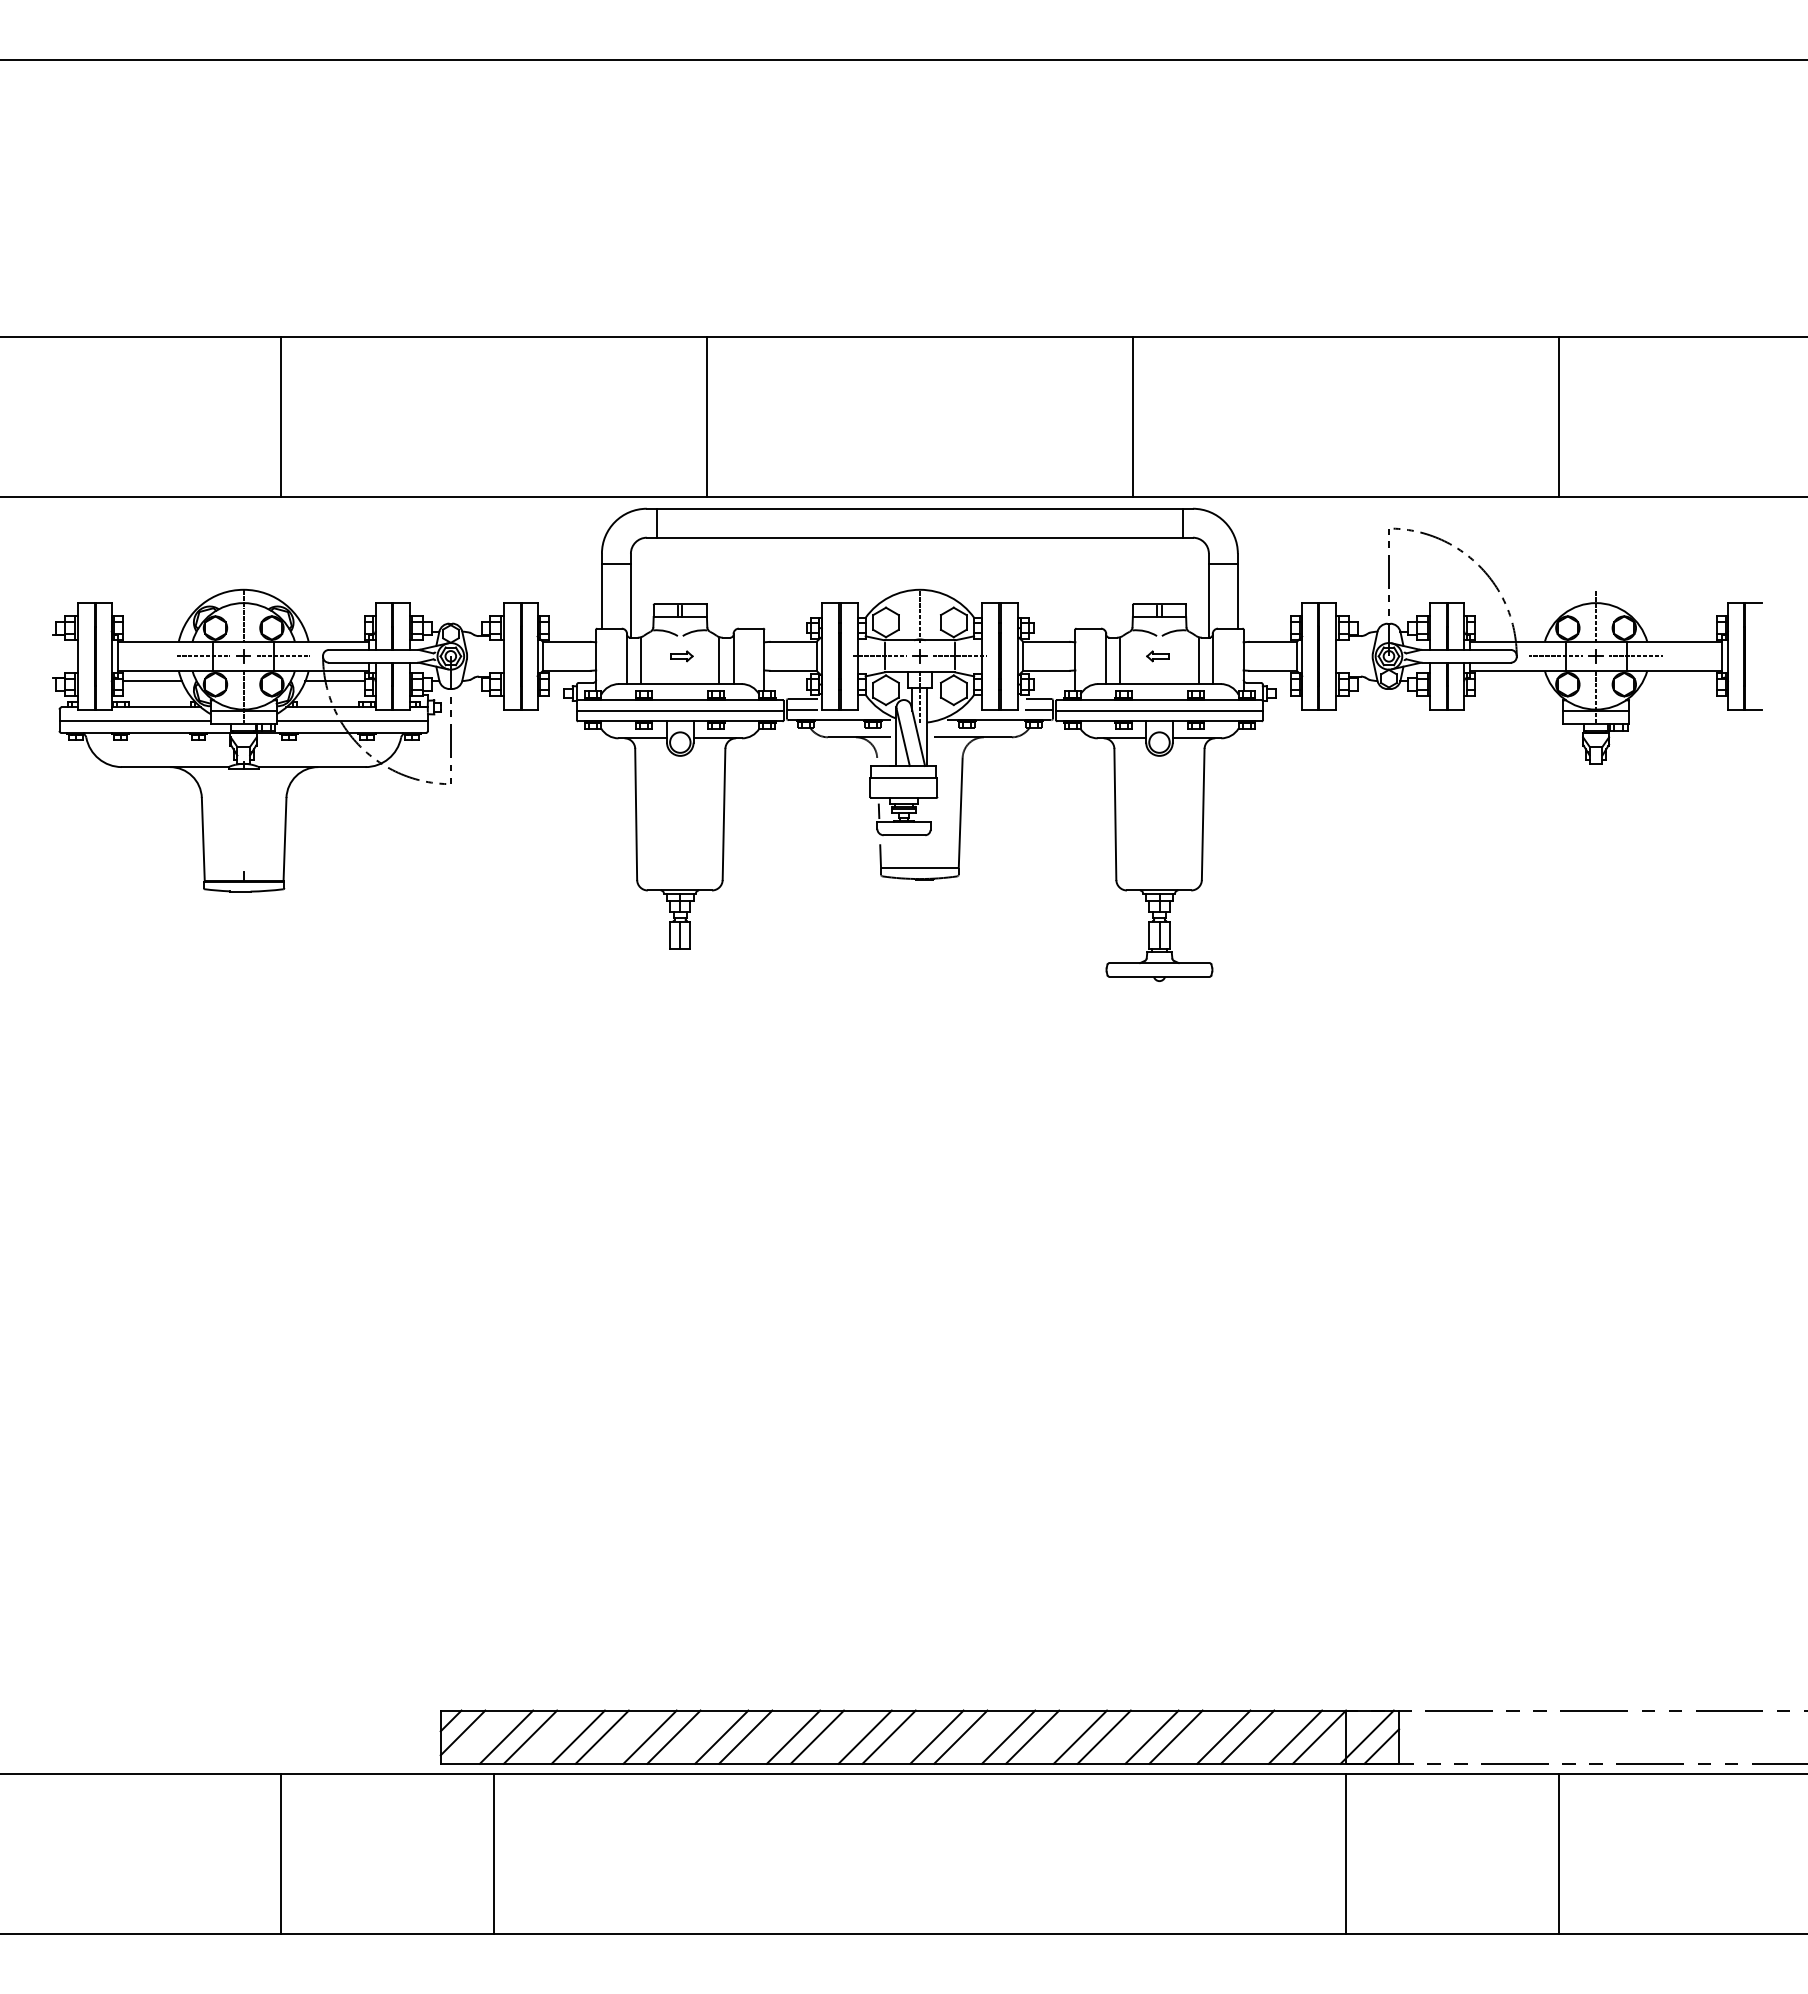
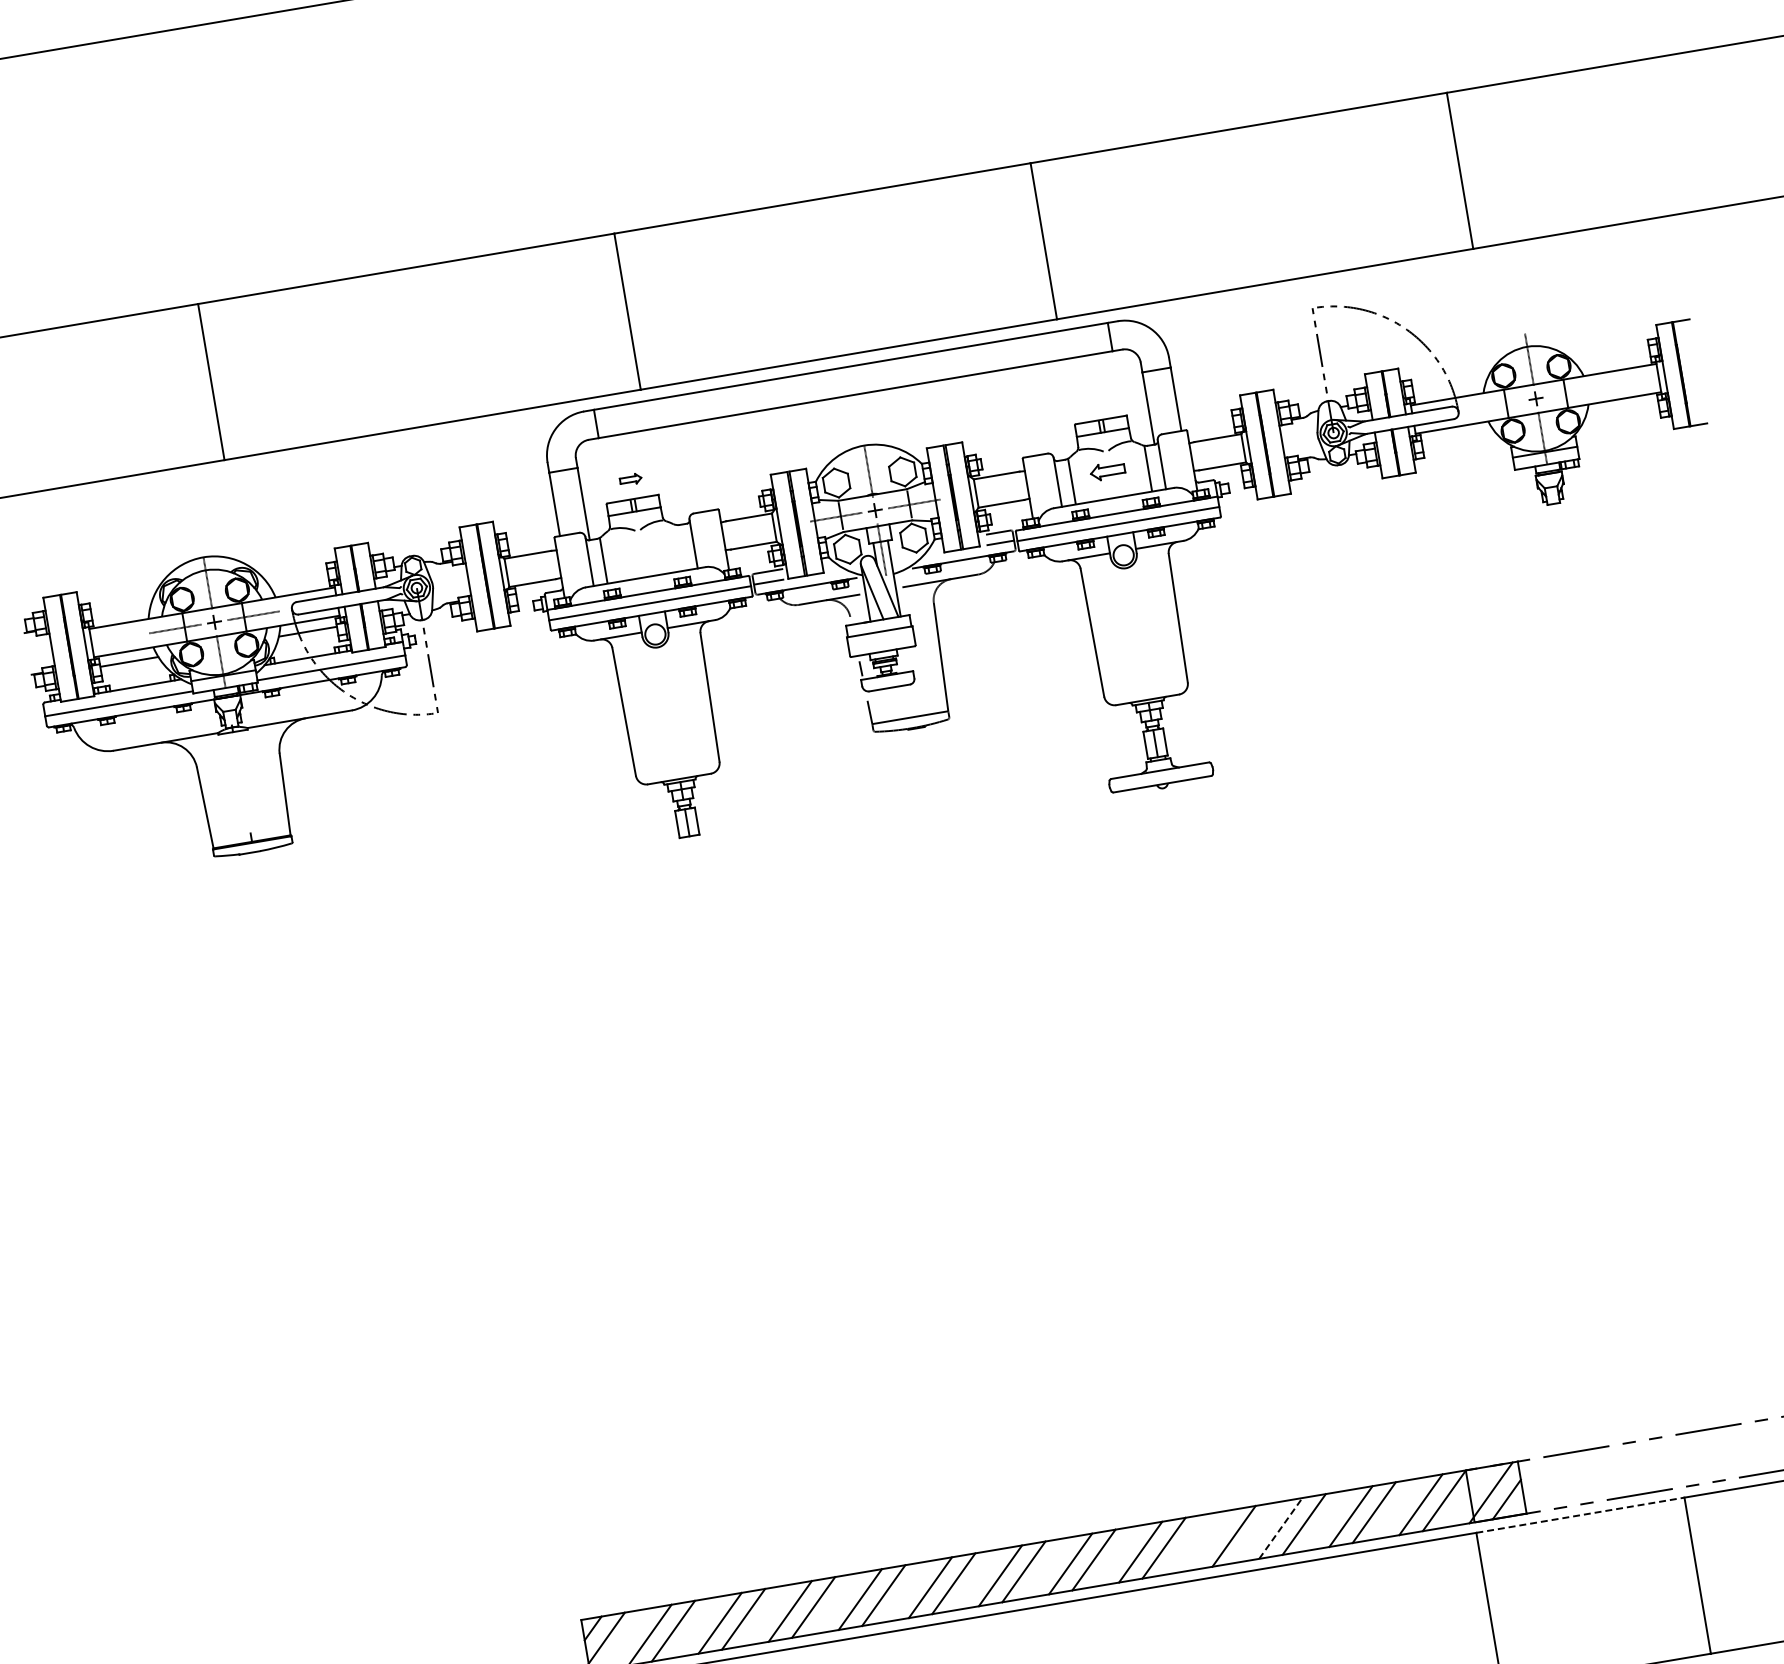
part: (681, 656) -> (630, 479), moved
part: (1157, 656) -> (1107, 471), size x1.6
line: (1555, 656) -> (1496, 405), removed
line: (1635, 656) -> (1574, 392), removed
line: (719, 660) -> (680, 547), removed
line: (1080, 1736) -> (1210, 1539), removed
line: (1152, 1737) -> (1281, 1528), solid -> dashed
line: (1452, 1774) -> (1580, 1515), solid -> dashed

